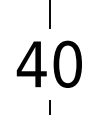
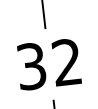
text: (48, 63) -> (48, 63), 40 -> 32

